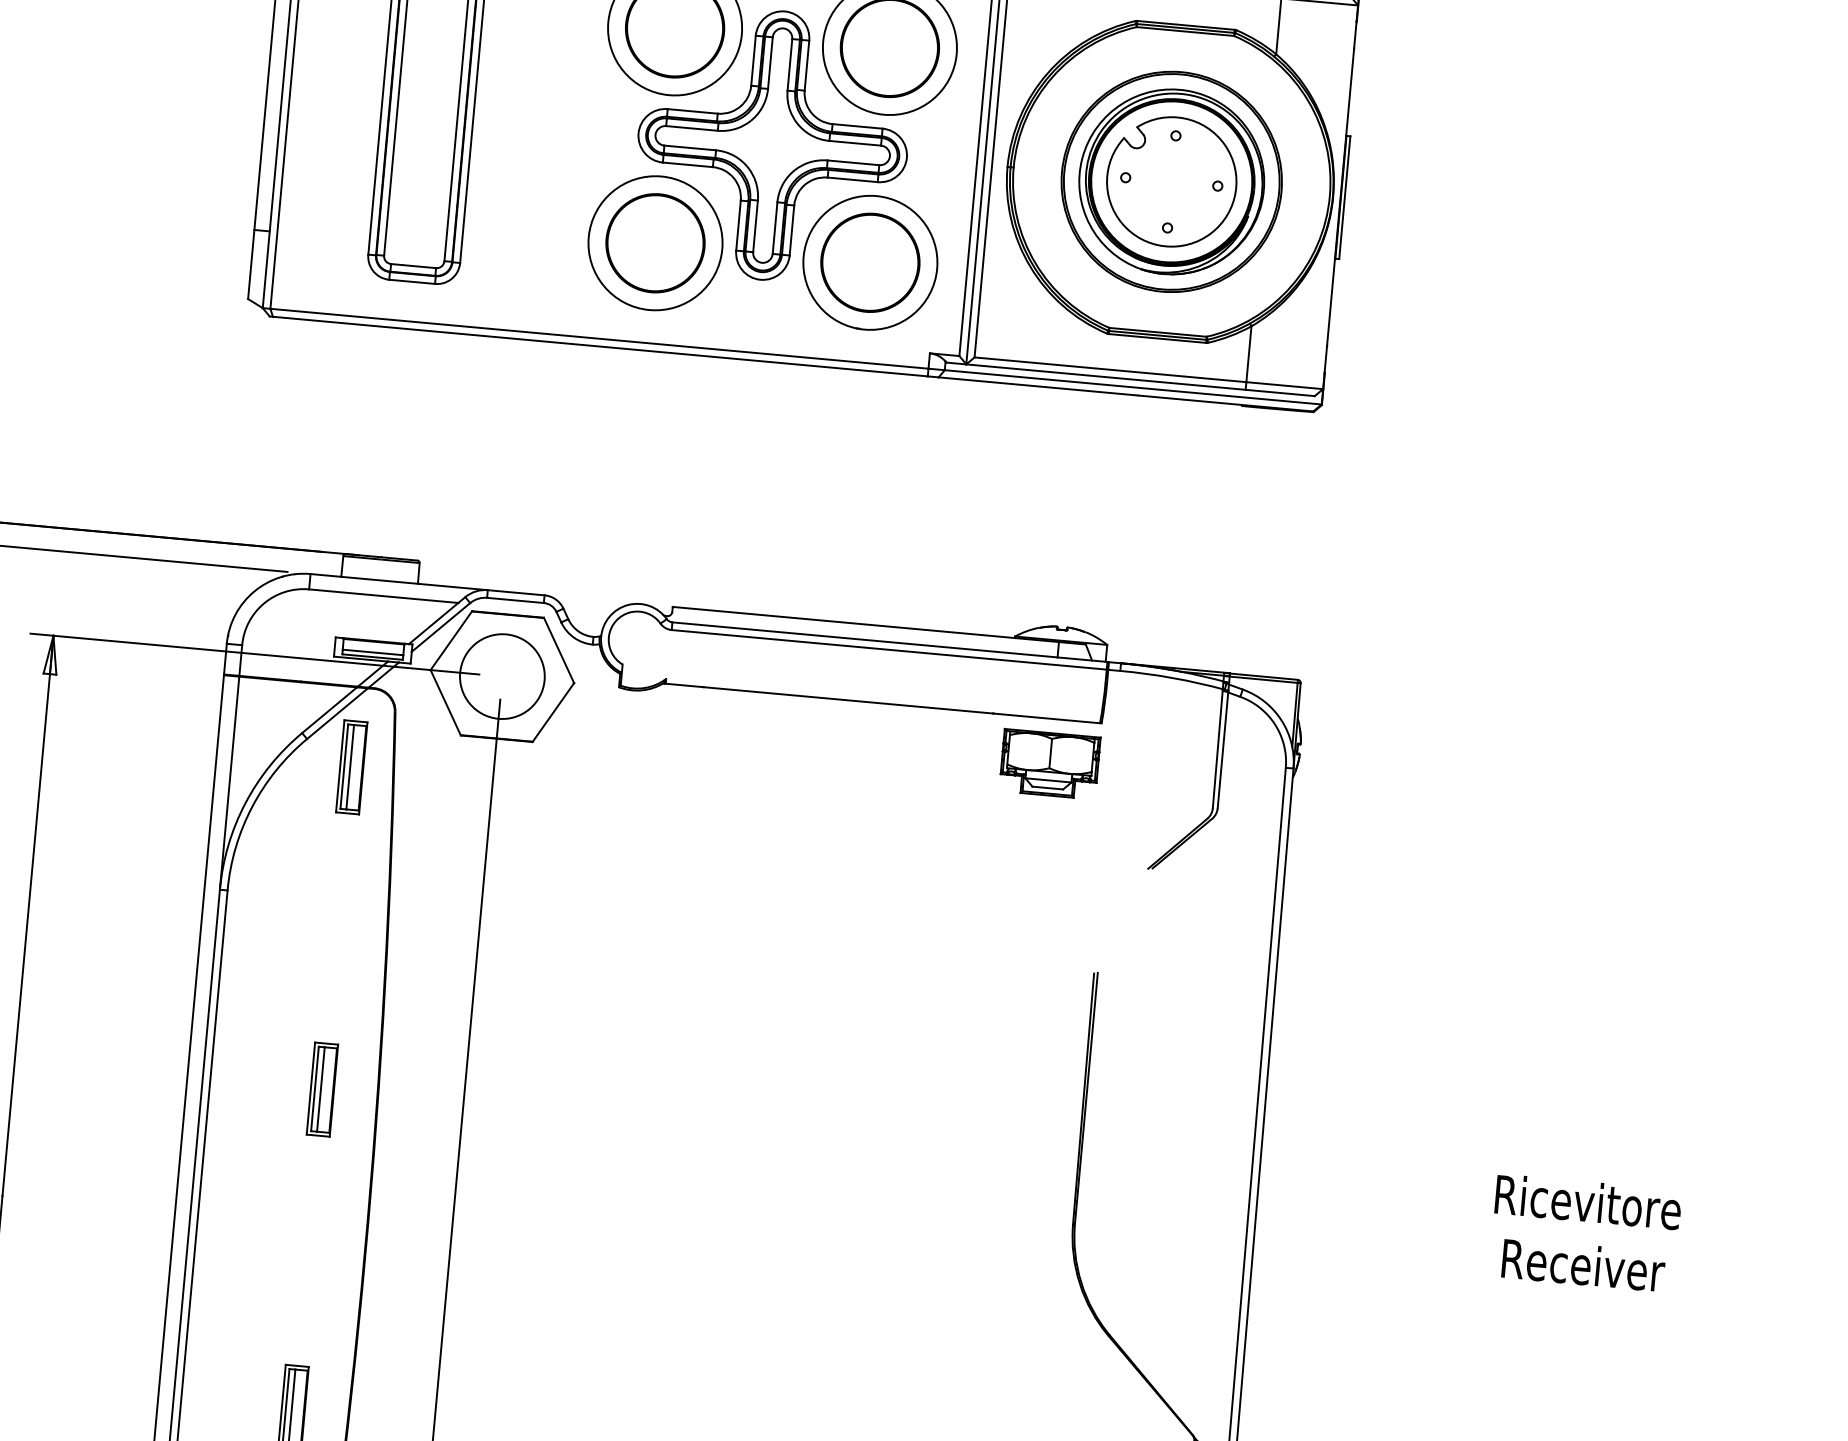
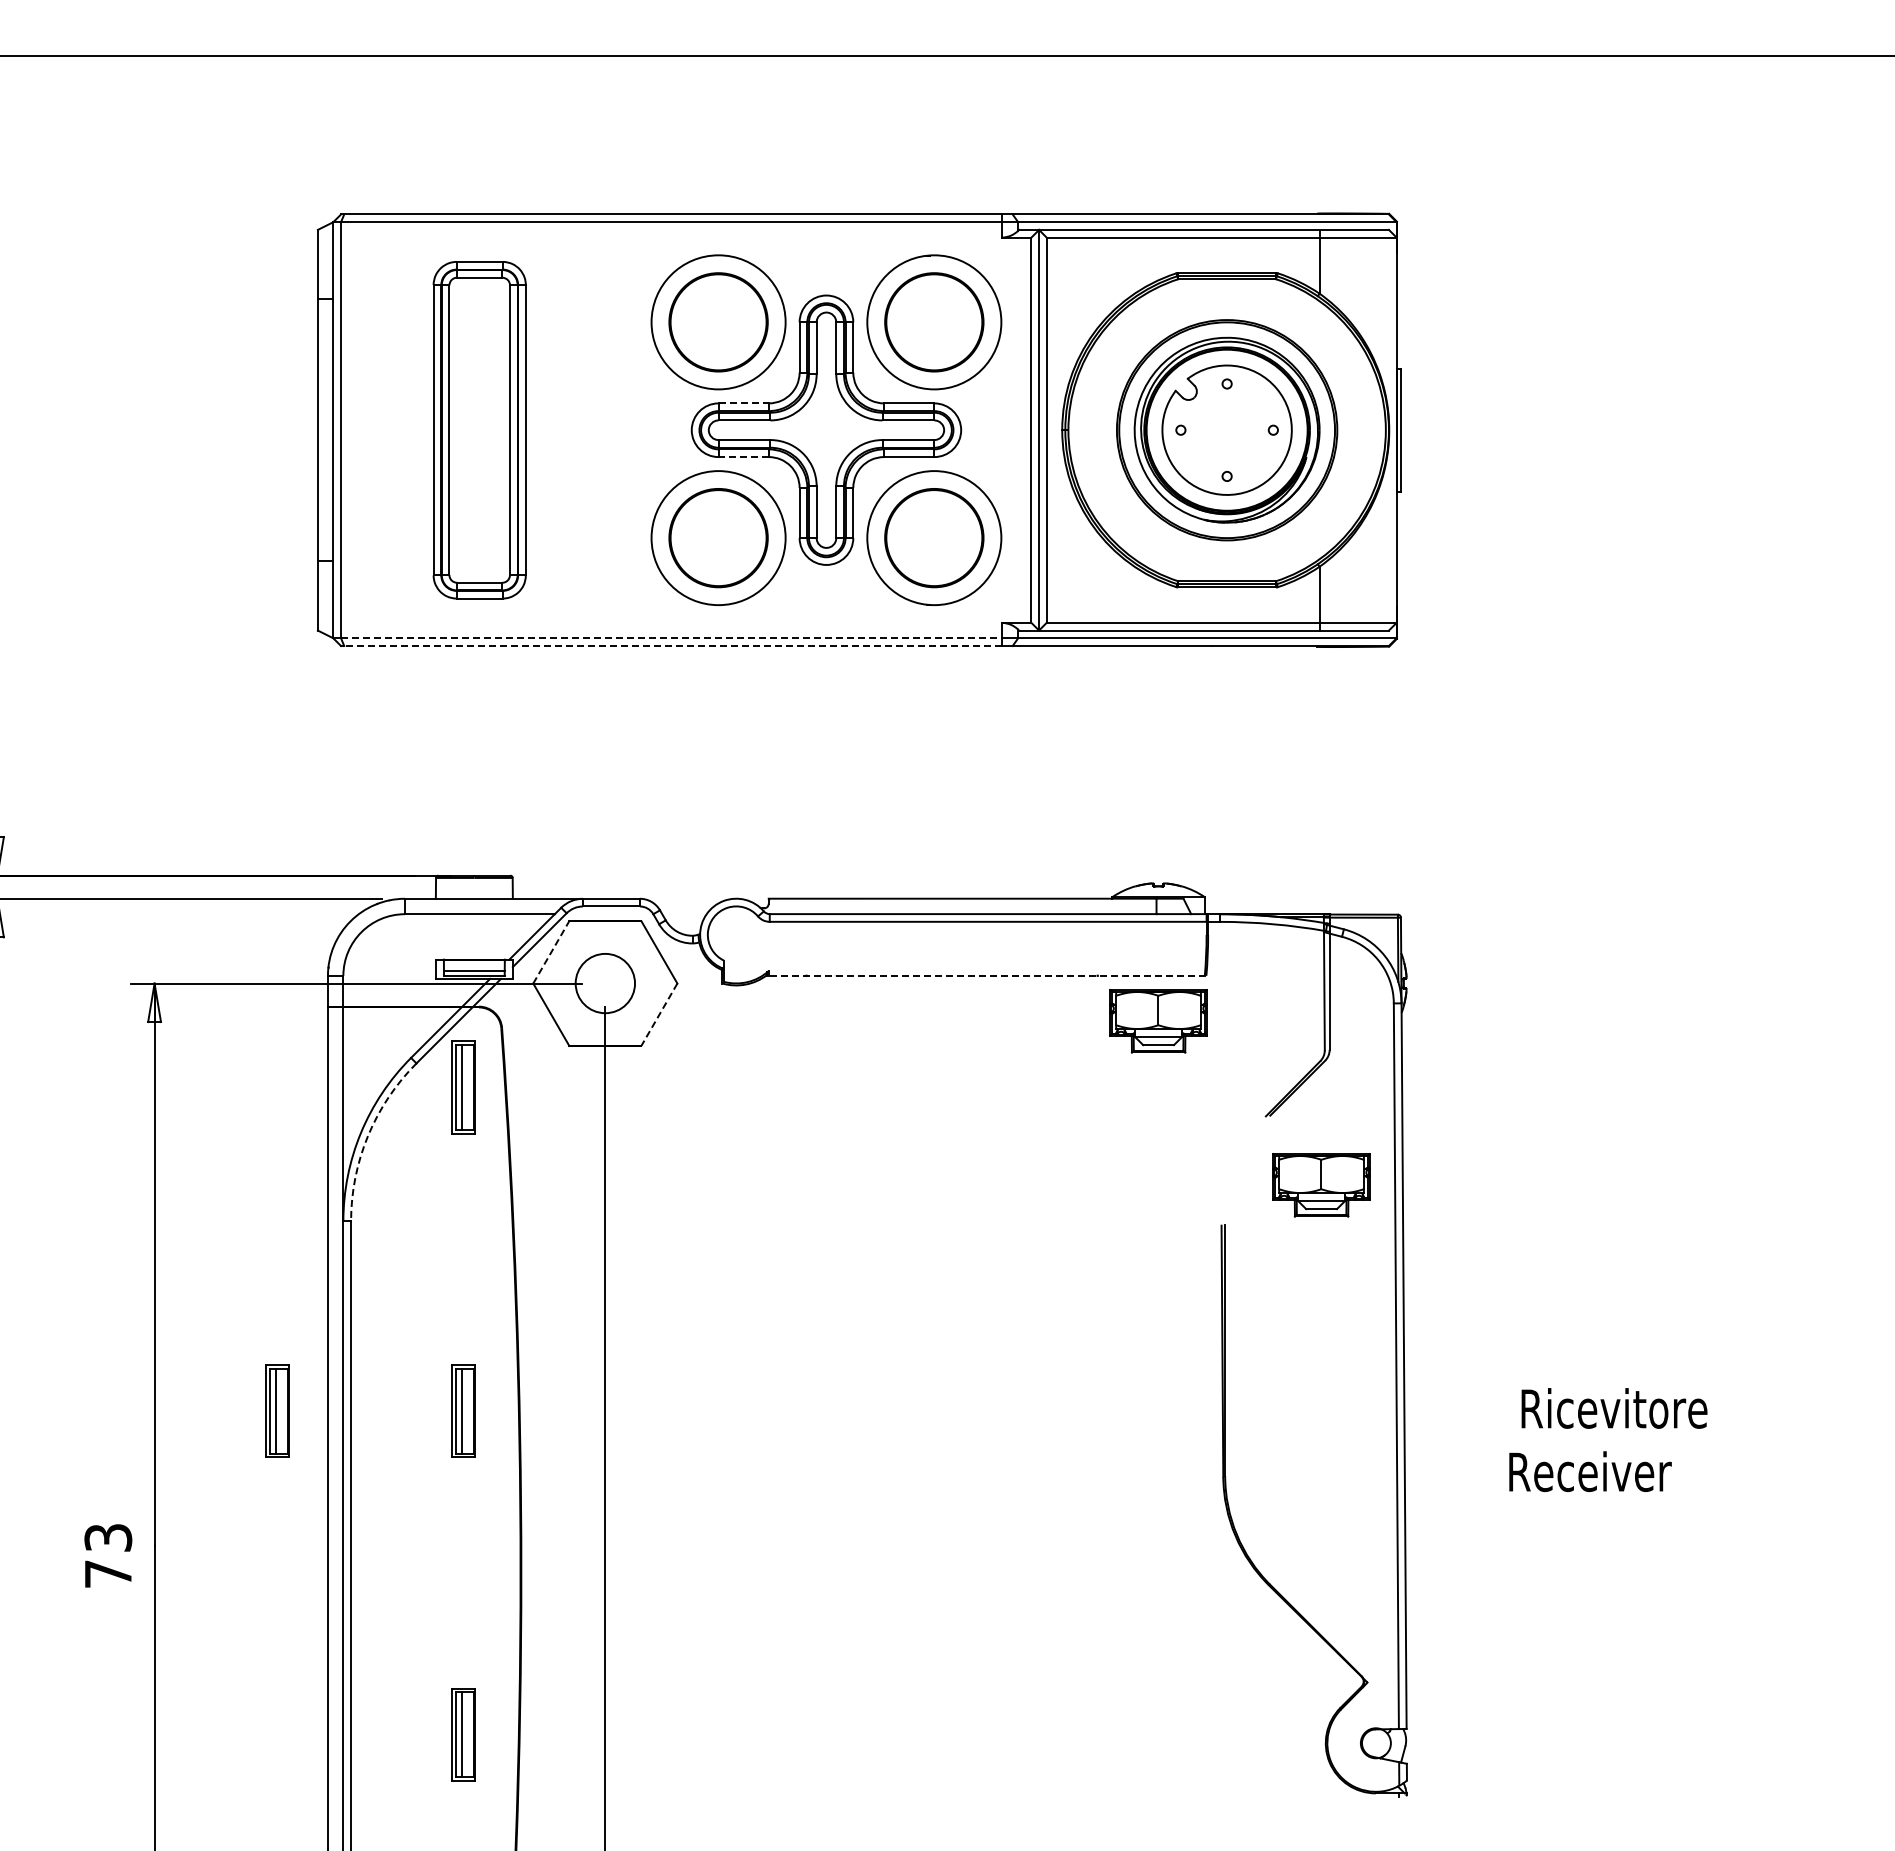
line: (693, 111) -> (744, 403), solid -> dashed
line: (687, 165) -> (743, 457), solid -> dashed
line: (599, 338) -> (671, 638), solid -> dashed
line: (600, 347) -> (673, 646), solid -> dashed
line: (451, 639) -> (551, 951), solid -> dashed
circle: (501, 676) -> (604, 983), size x0.7
line: (882, 703) -> (986, 975), solid -> dashed
line: (553, 713) -> (659, 1015), solid -> dashed
arc: (252, 806) -> (368, 1135), solid -> dashed
part: (1197, 942) -> (1321, 1185), added
part: (137, 1072) -> (277, 1410), added
text: (1588, 1202) -> (1614, 1408), moved
text: (1583, 1264) -> (1590, 1471), moved

